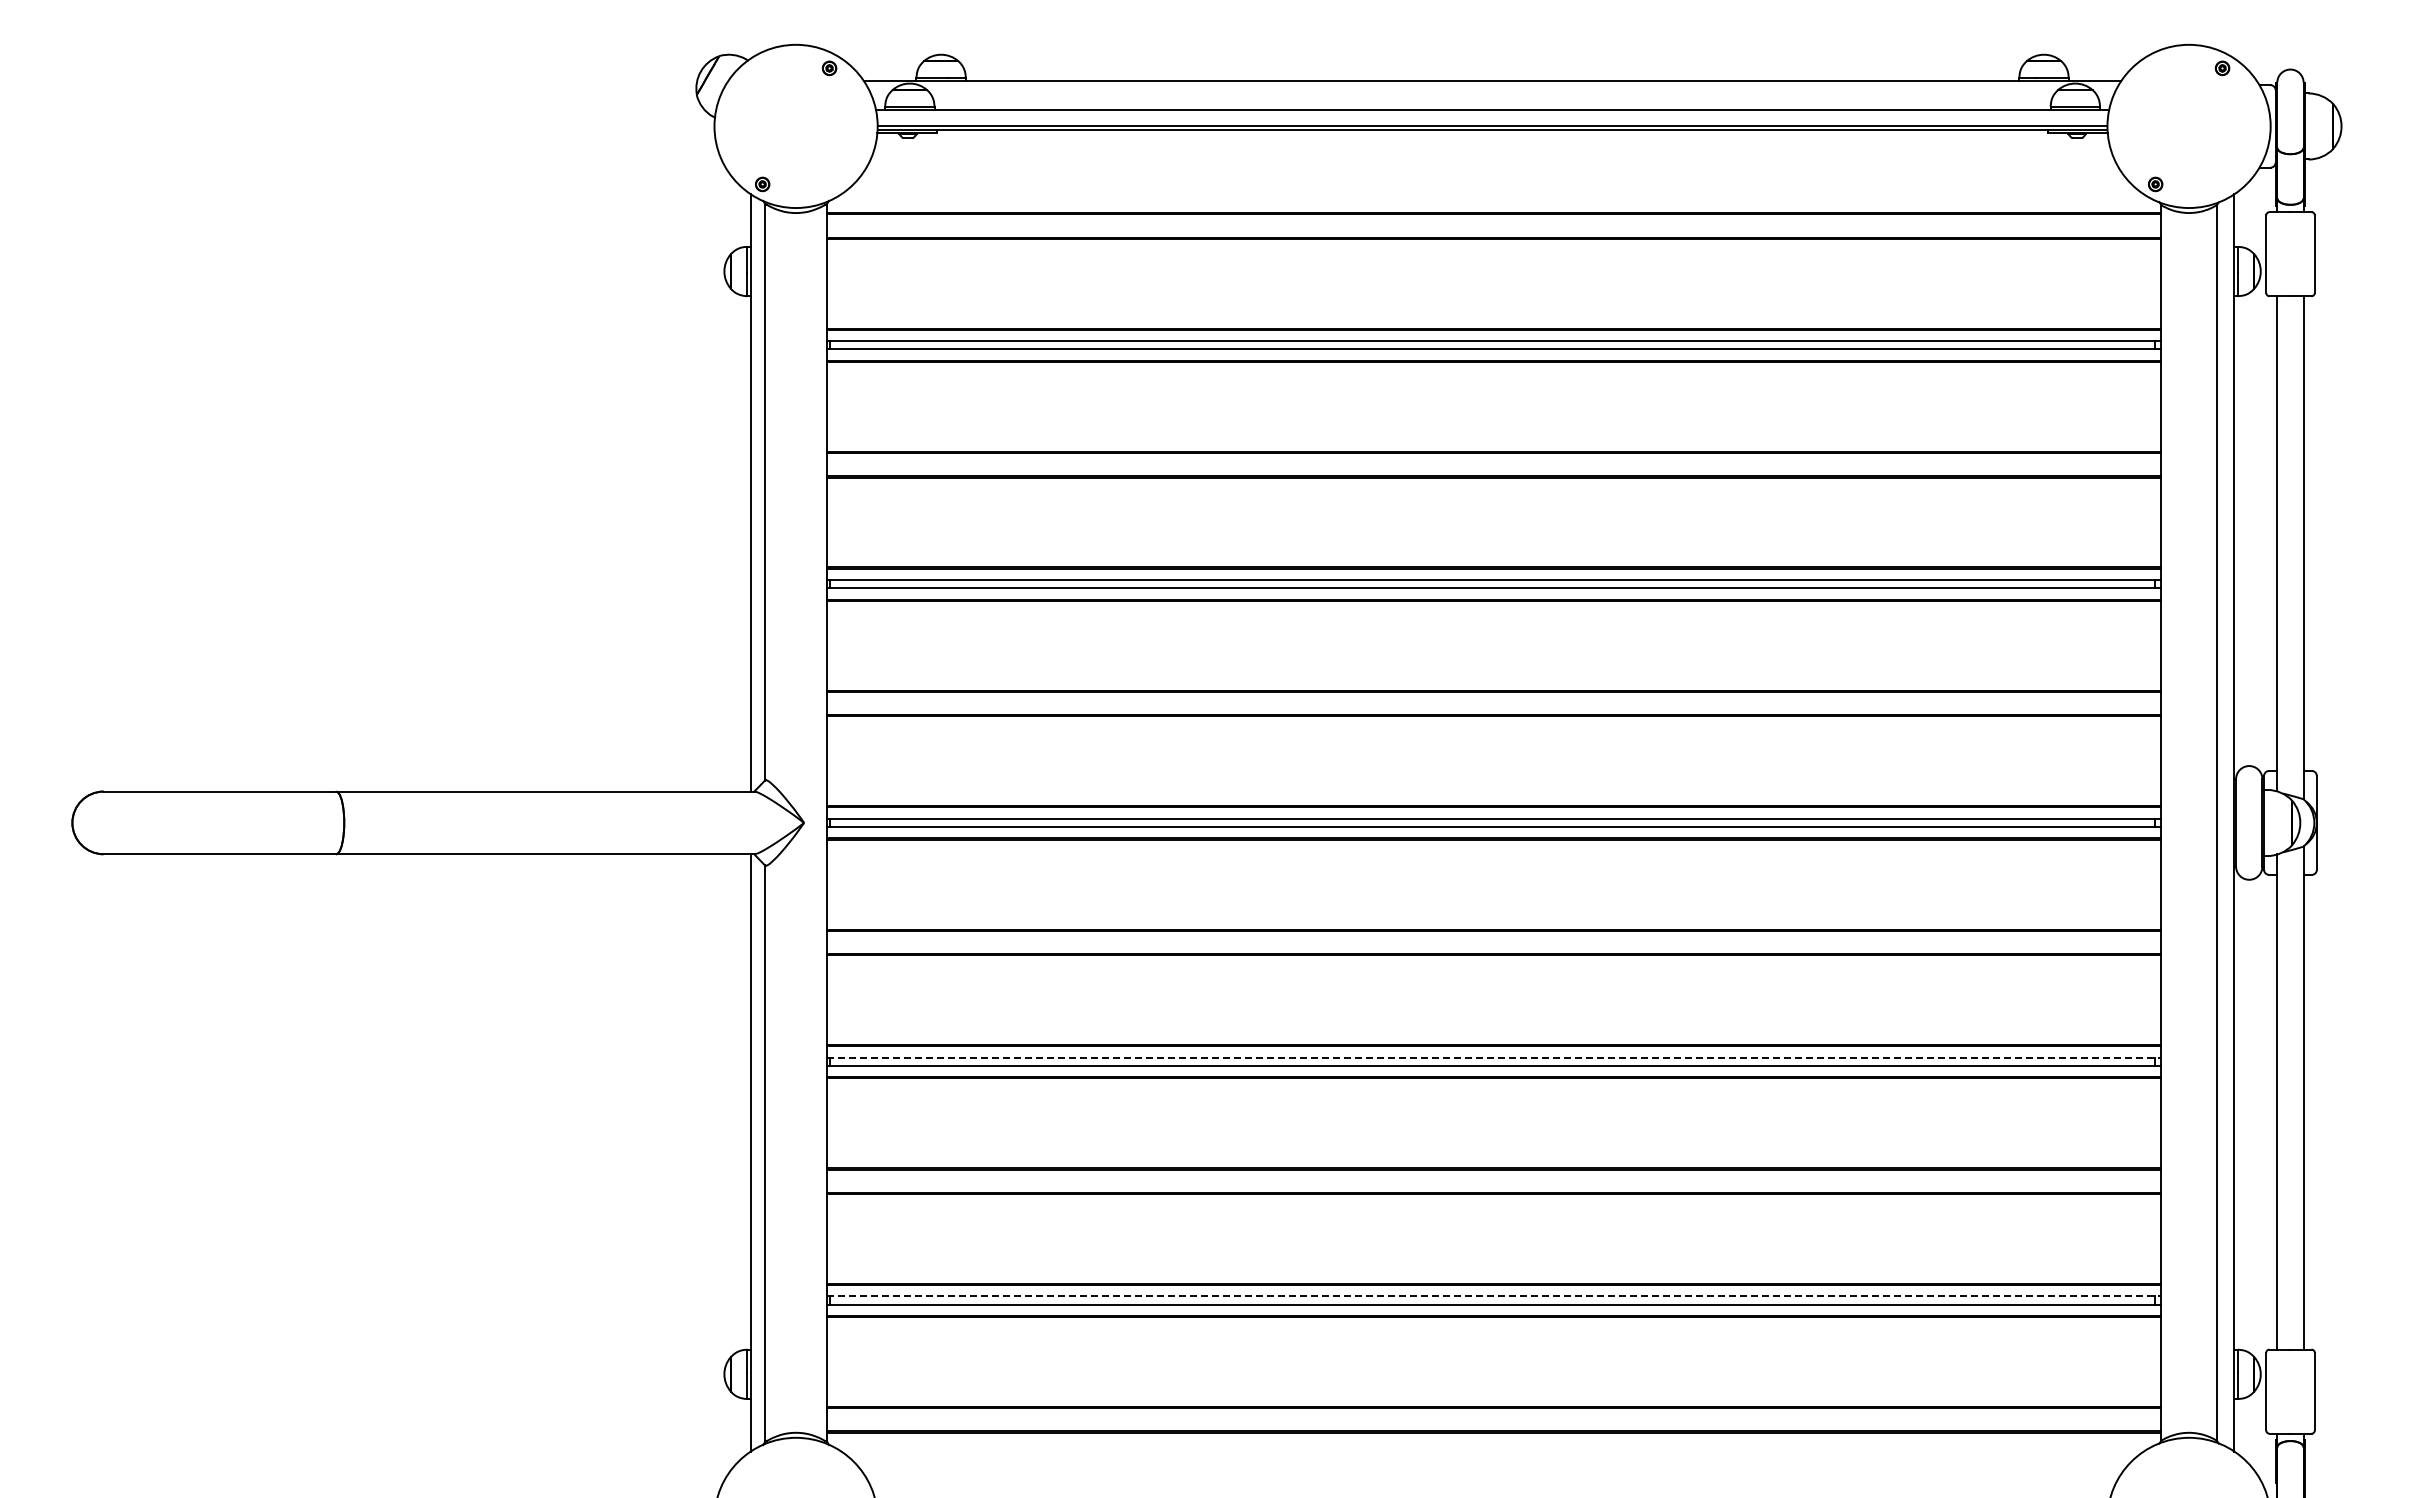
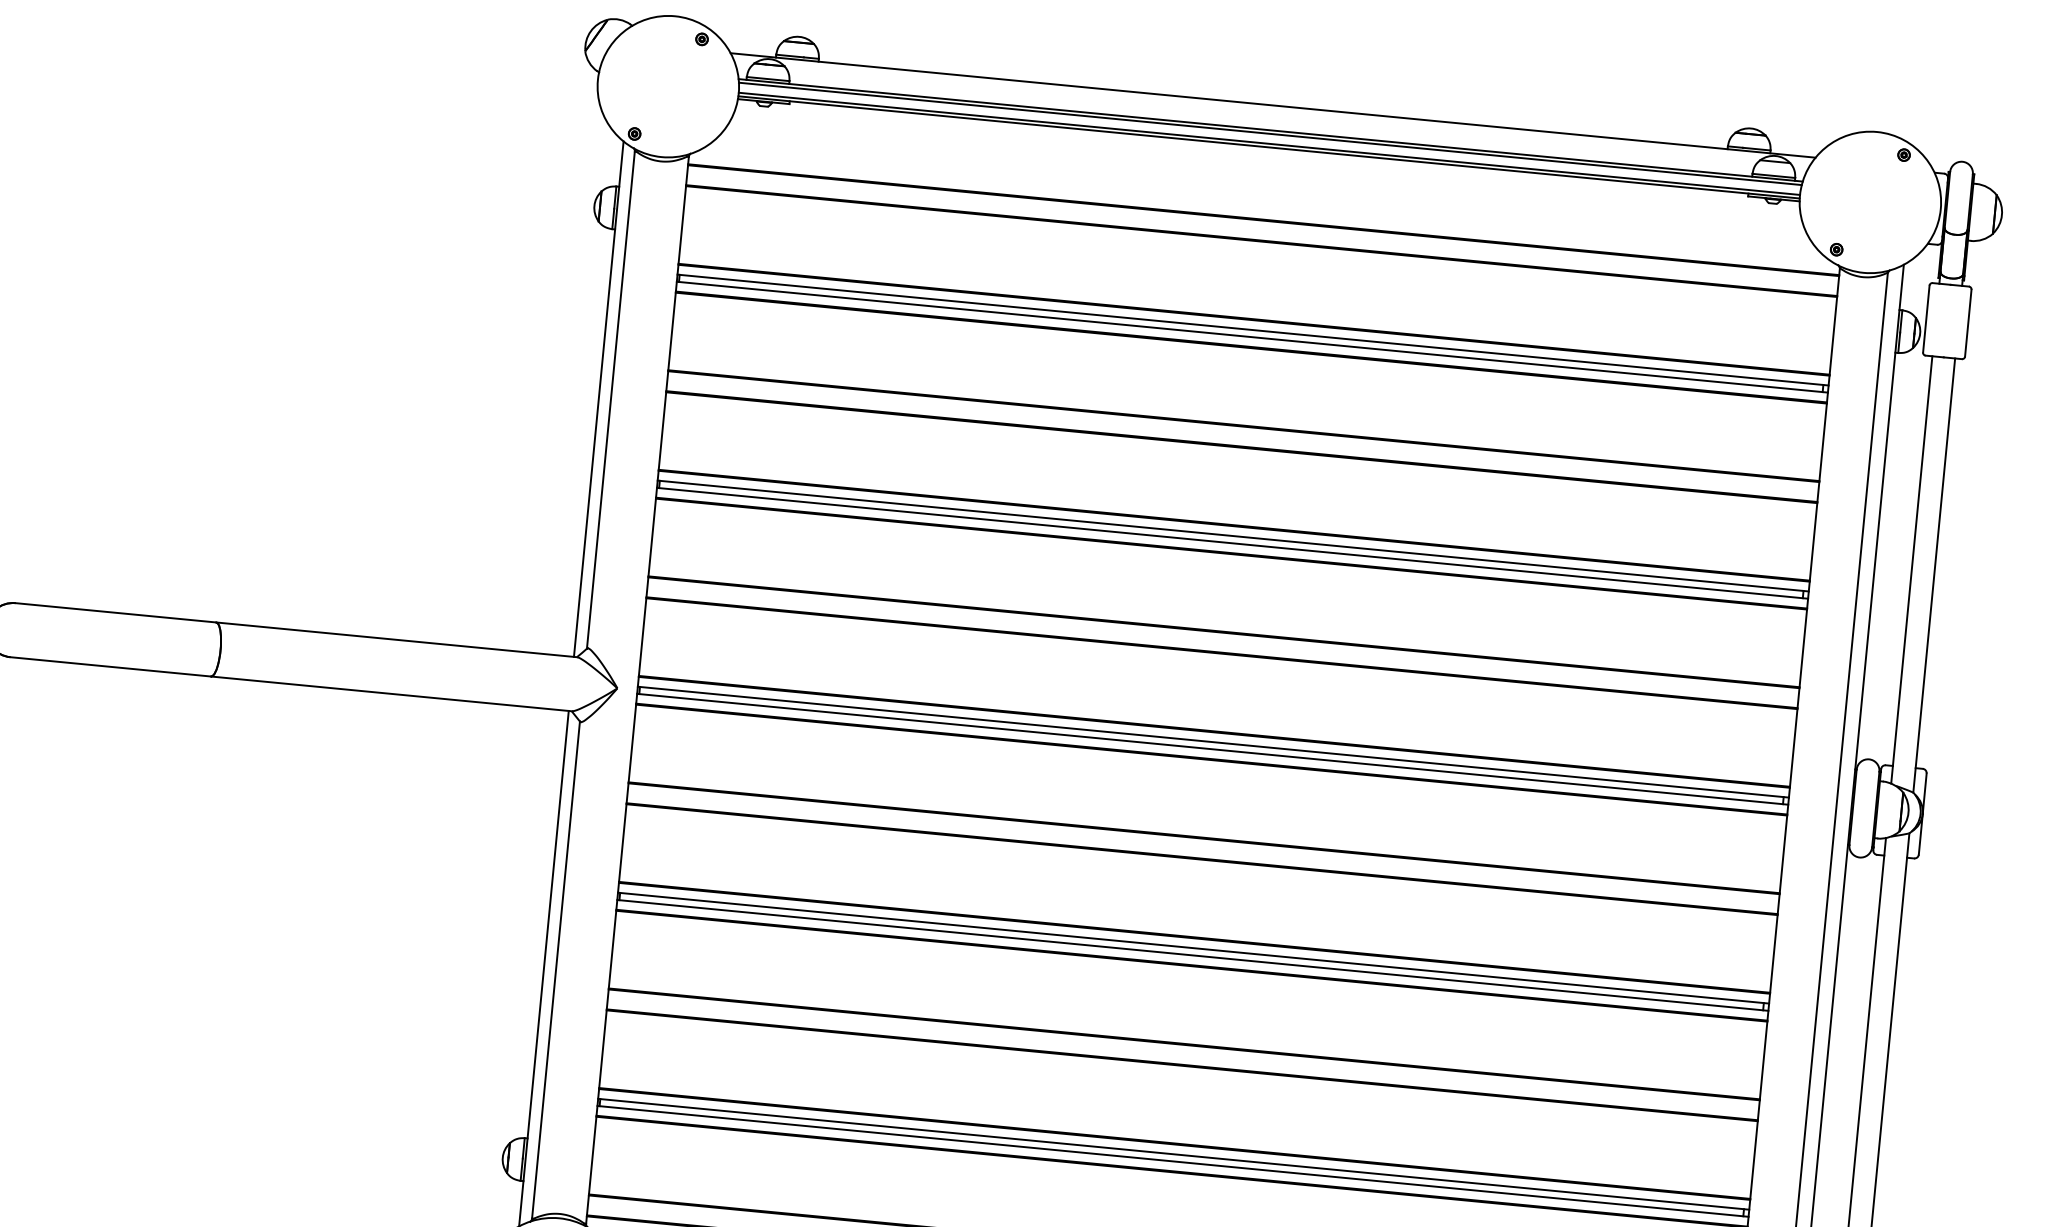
line: (1492, 114) -> (1270, 134), added
line: (1494, 1057) -> (1193, 948), dashed -> solid
line: (1494, 1296) -> (1173, 1154), dashed -> solid

